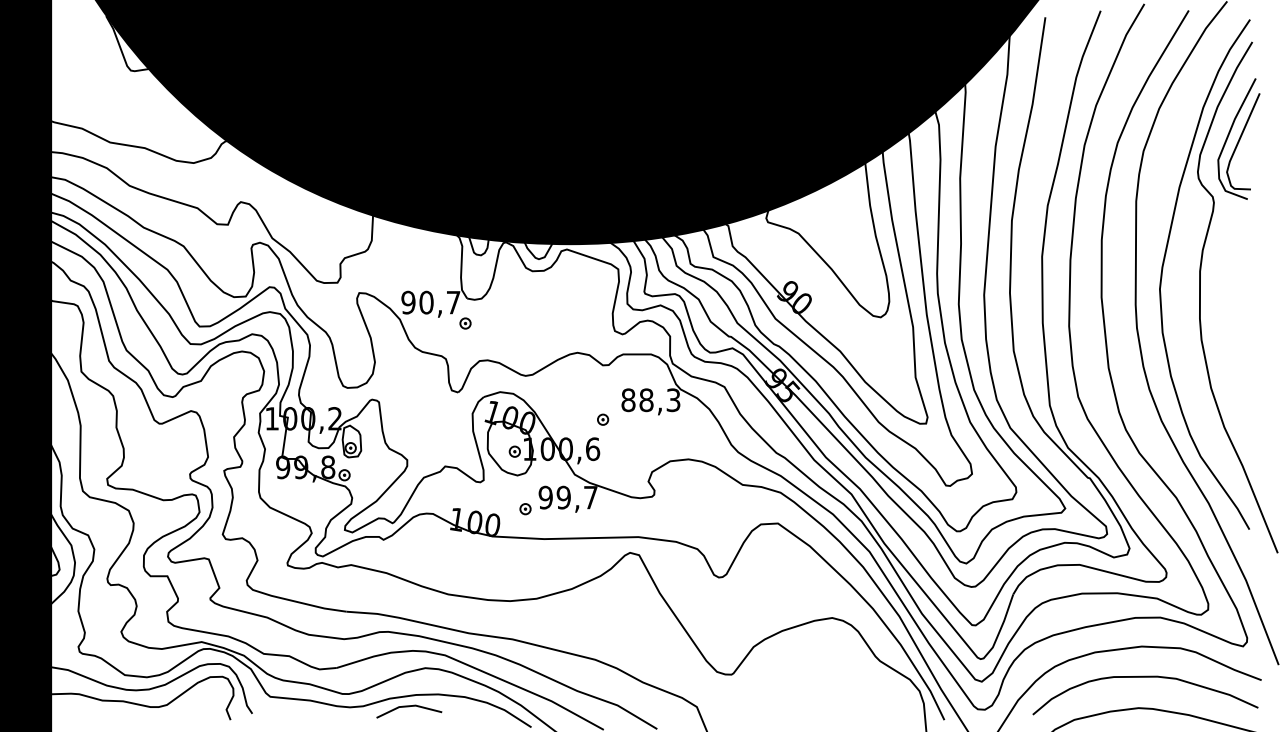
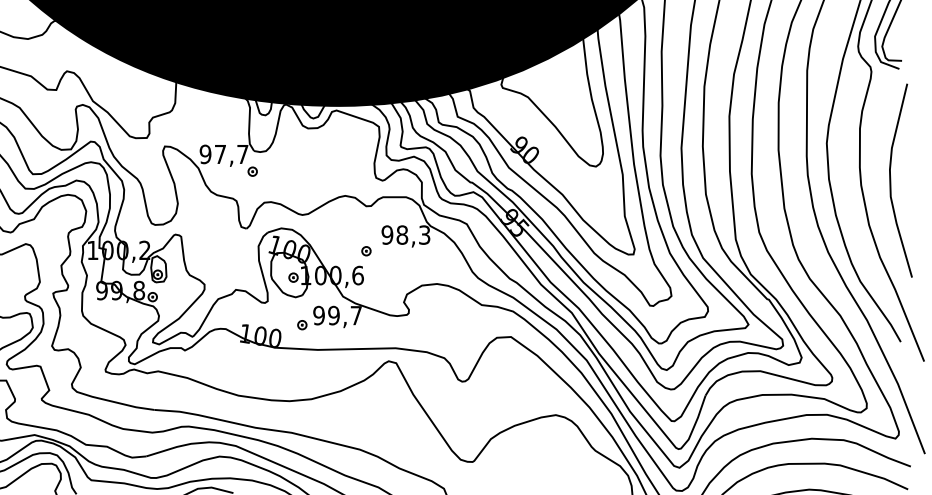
text: (426, 302) -> (220, 154), 90,7 -> 97,7
curve: (1237, 334) -> (890, 180), added
text: (628, 400) -> (387, 235), 88,3 -> 98,3

